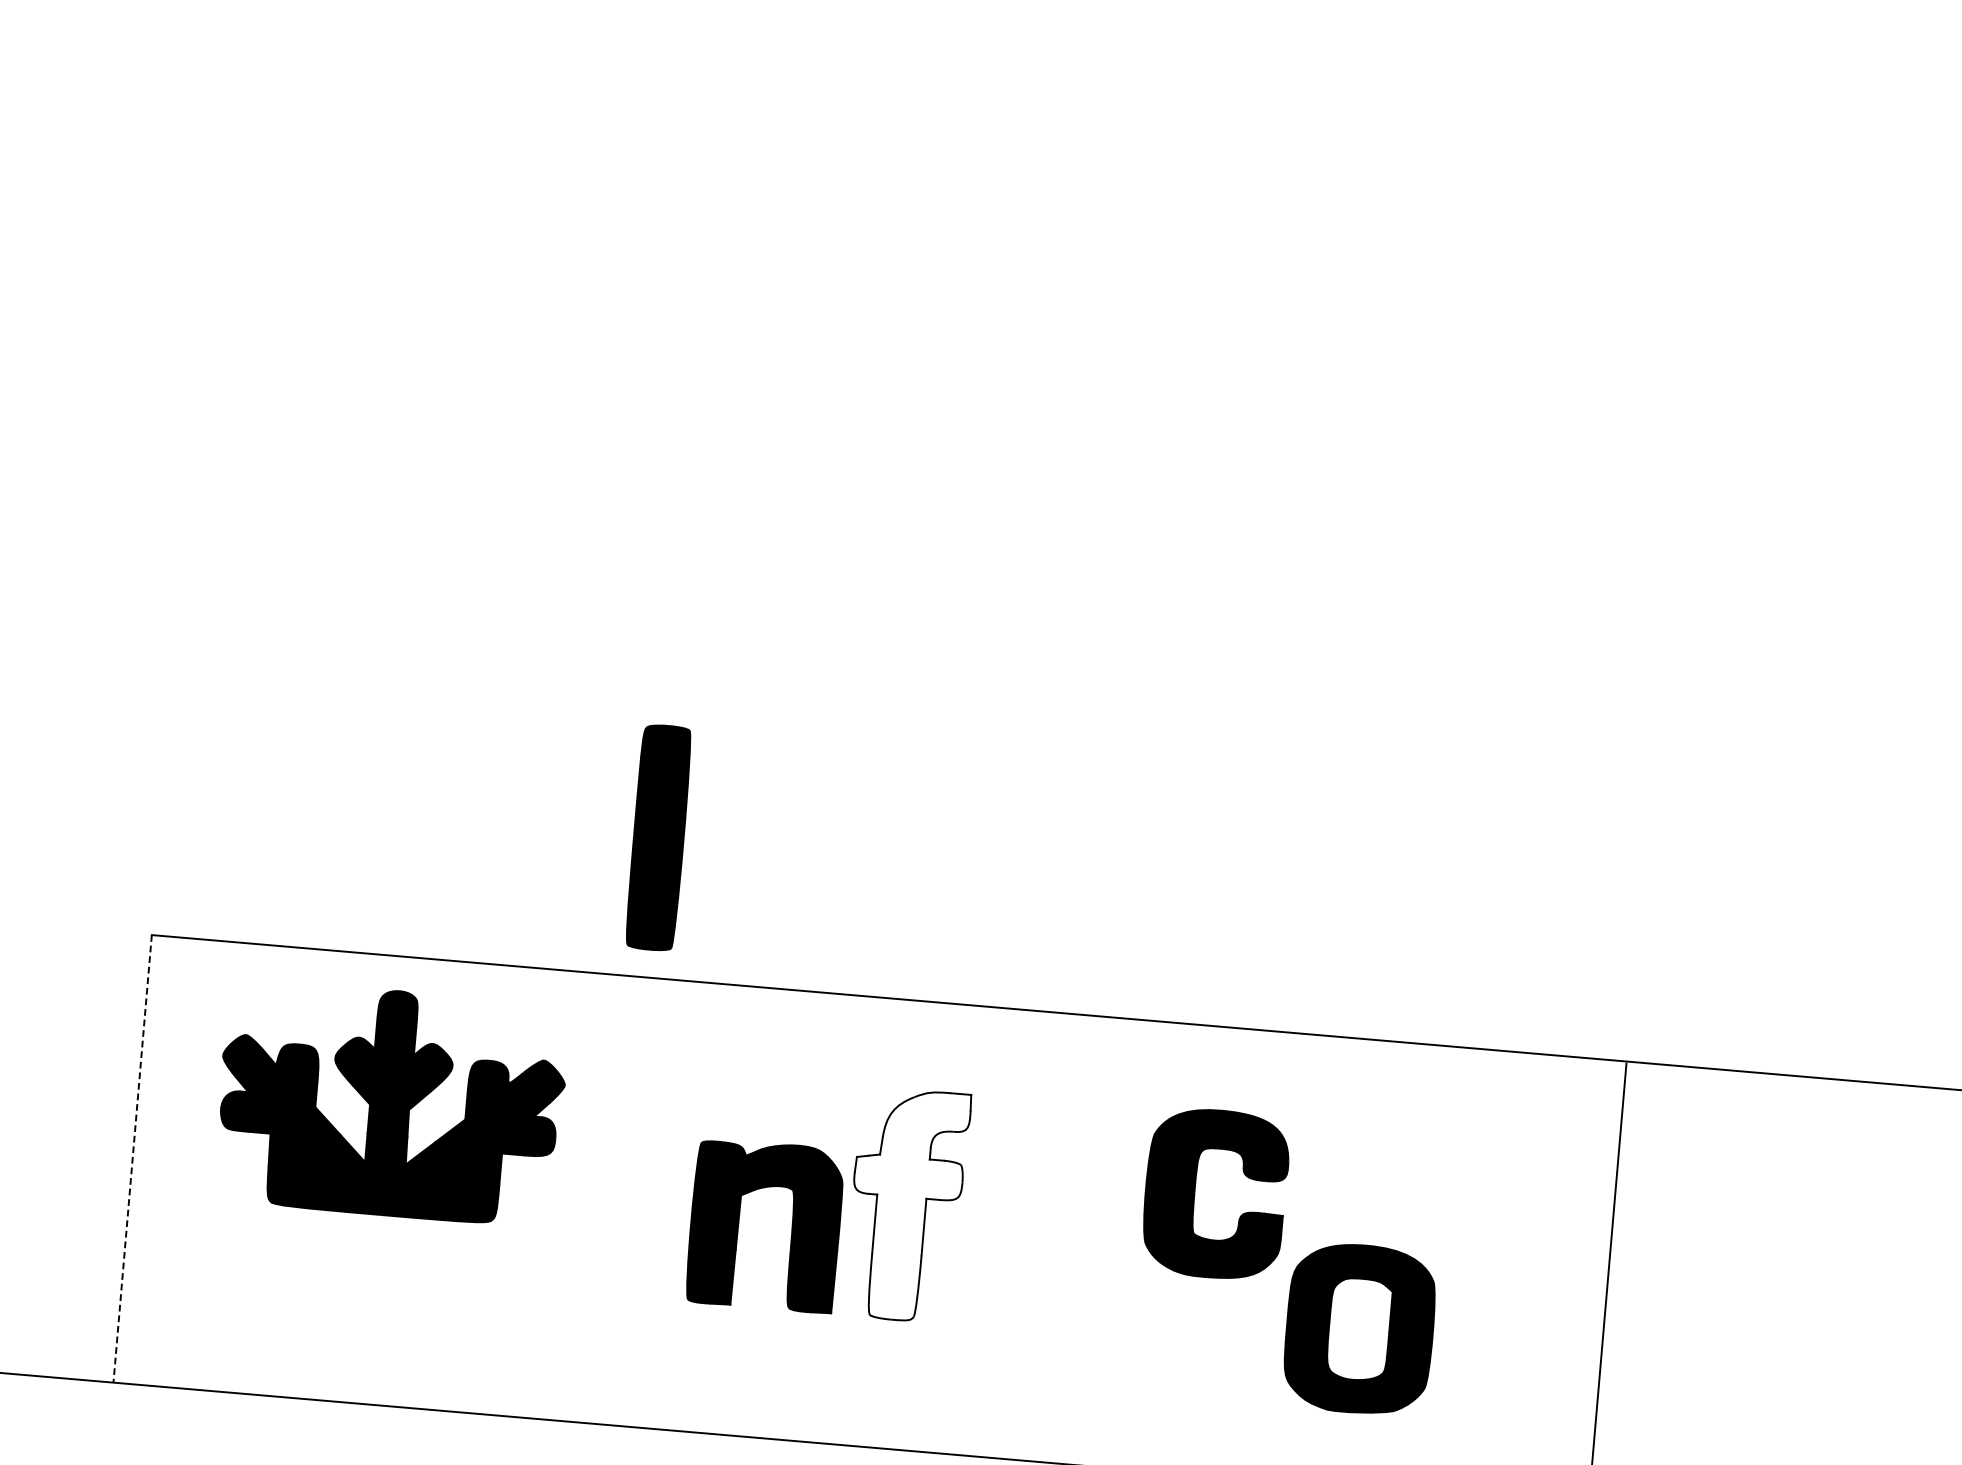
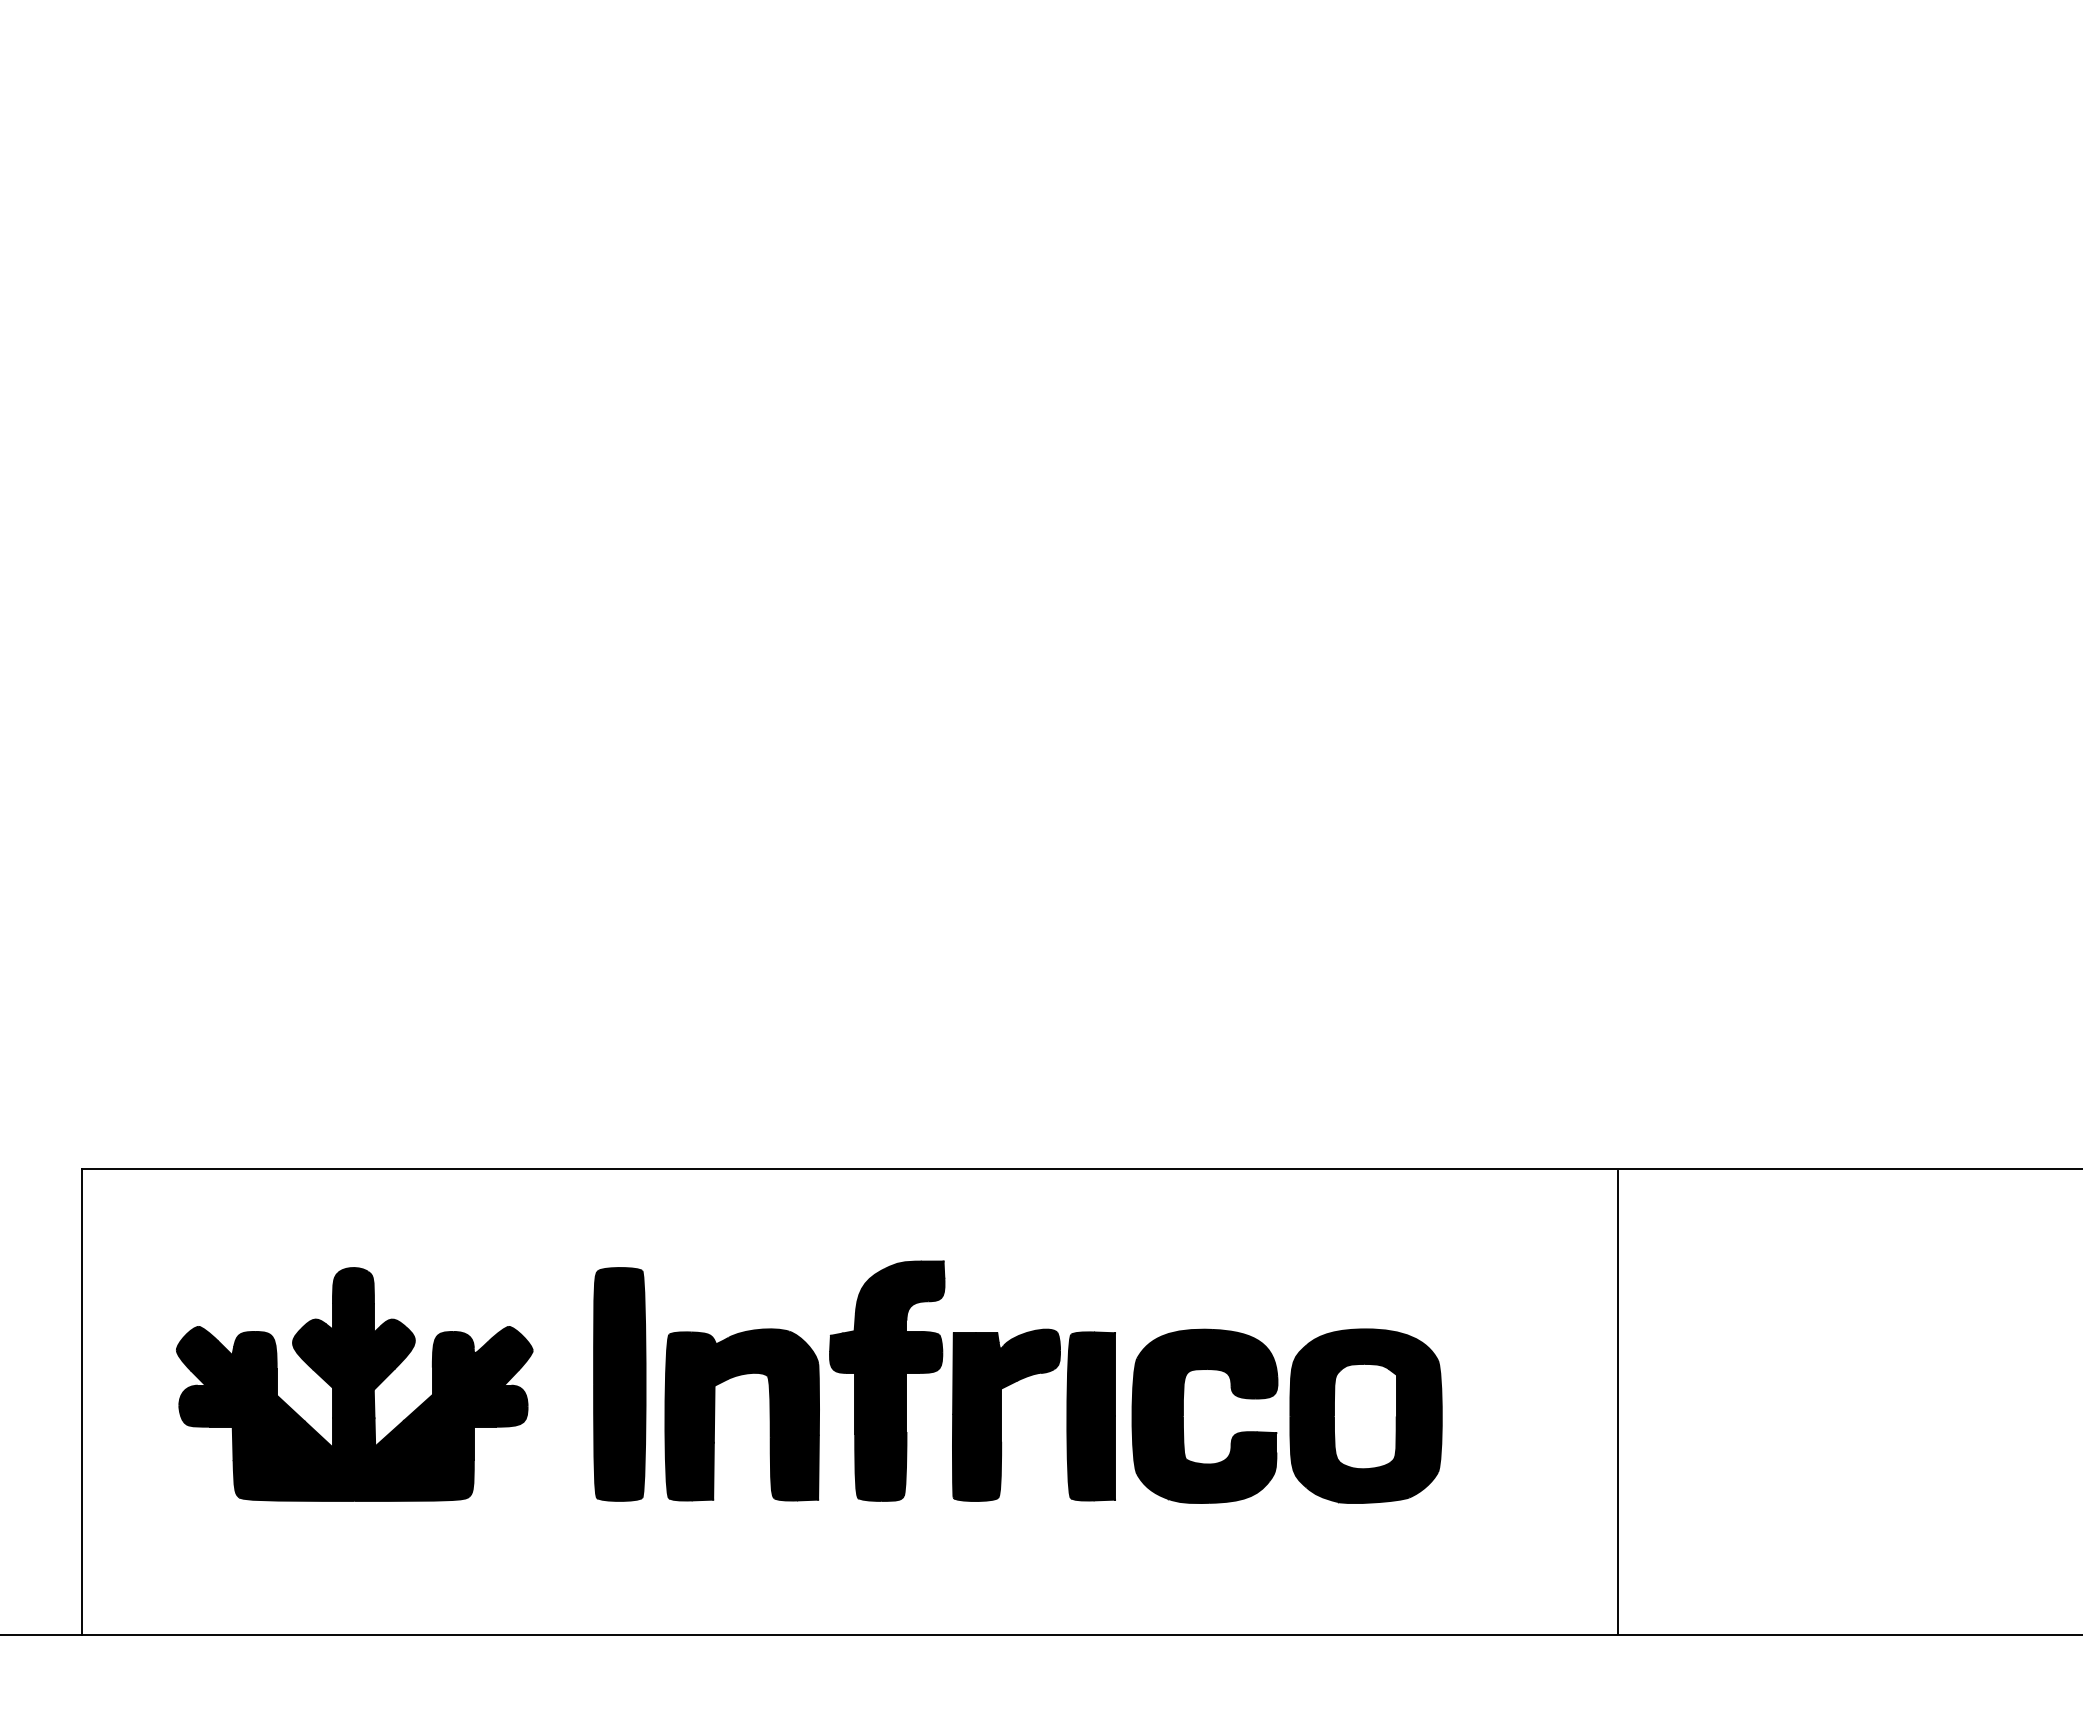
part: (658, 837) -> (619, 1384), moved
part: (390, 1103) -> (354, 1384), moved
line: (132, 1159) -> (82, 1402), dashed -> solid
part: (1195, 1191) -> (1183, 1415), moved
fill: (907, 1204) -> (887, 1380), added
part: (1014, 1246) -> (1001, 1414), added
part: (1359, 1328) -> (1365, 1415), moved

